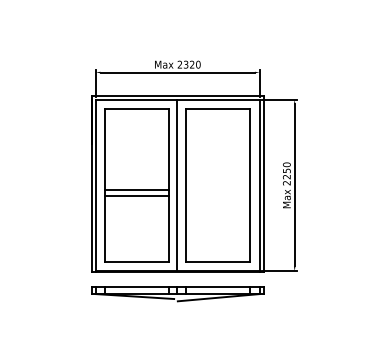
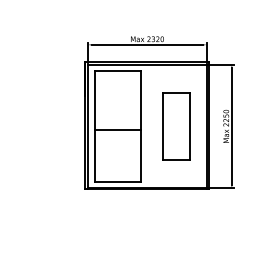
line: (177, 185) -> (147, 126), removed
part: (217, 185) -> (176, 126), size x0.6
line: (137, 196) -> (118, 134), removed
part: (177, 294) -> (147, 205), removed

